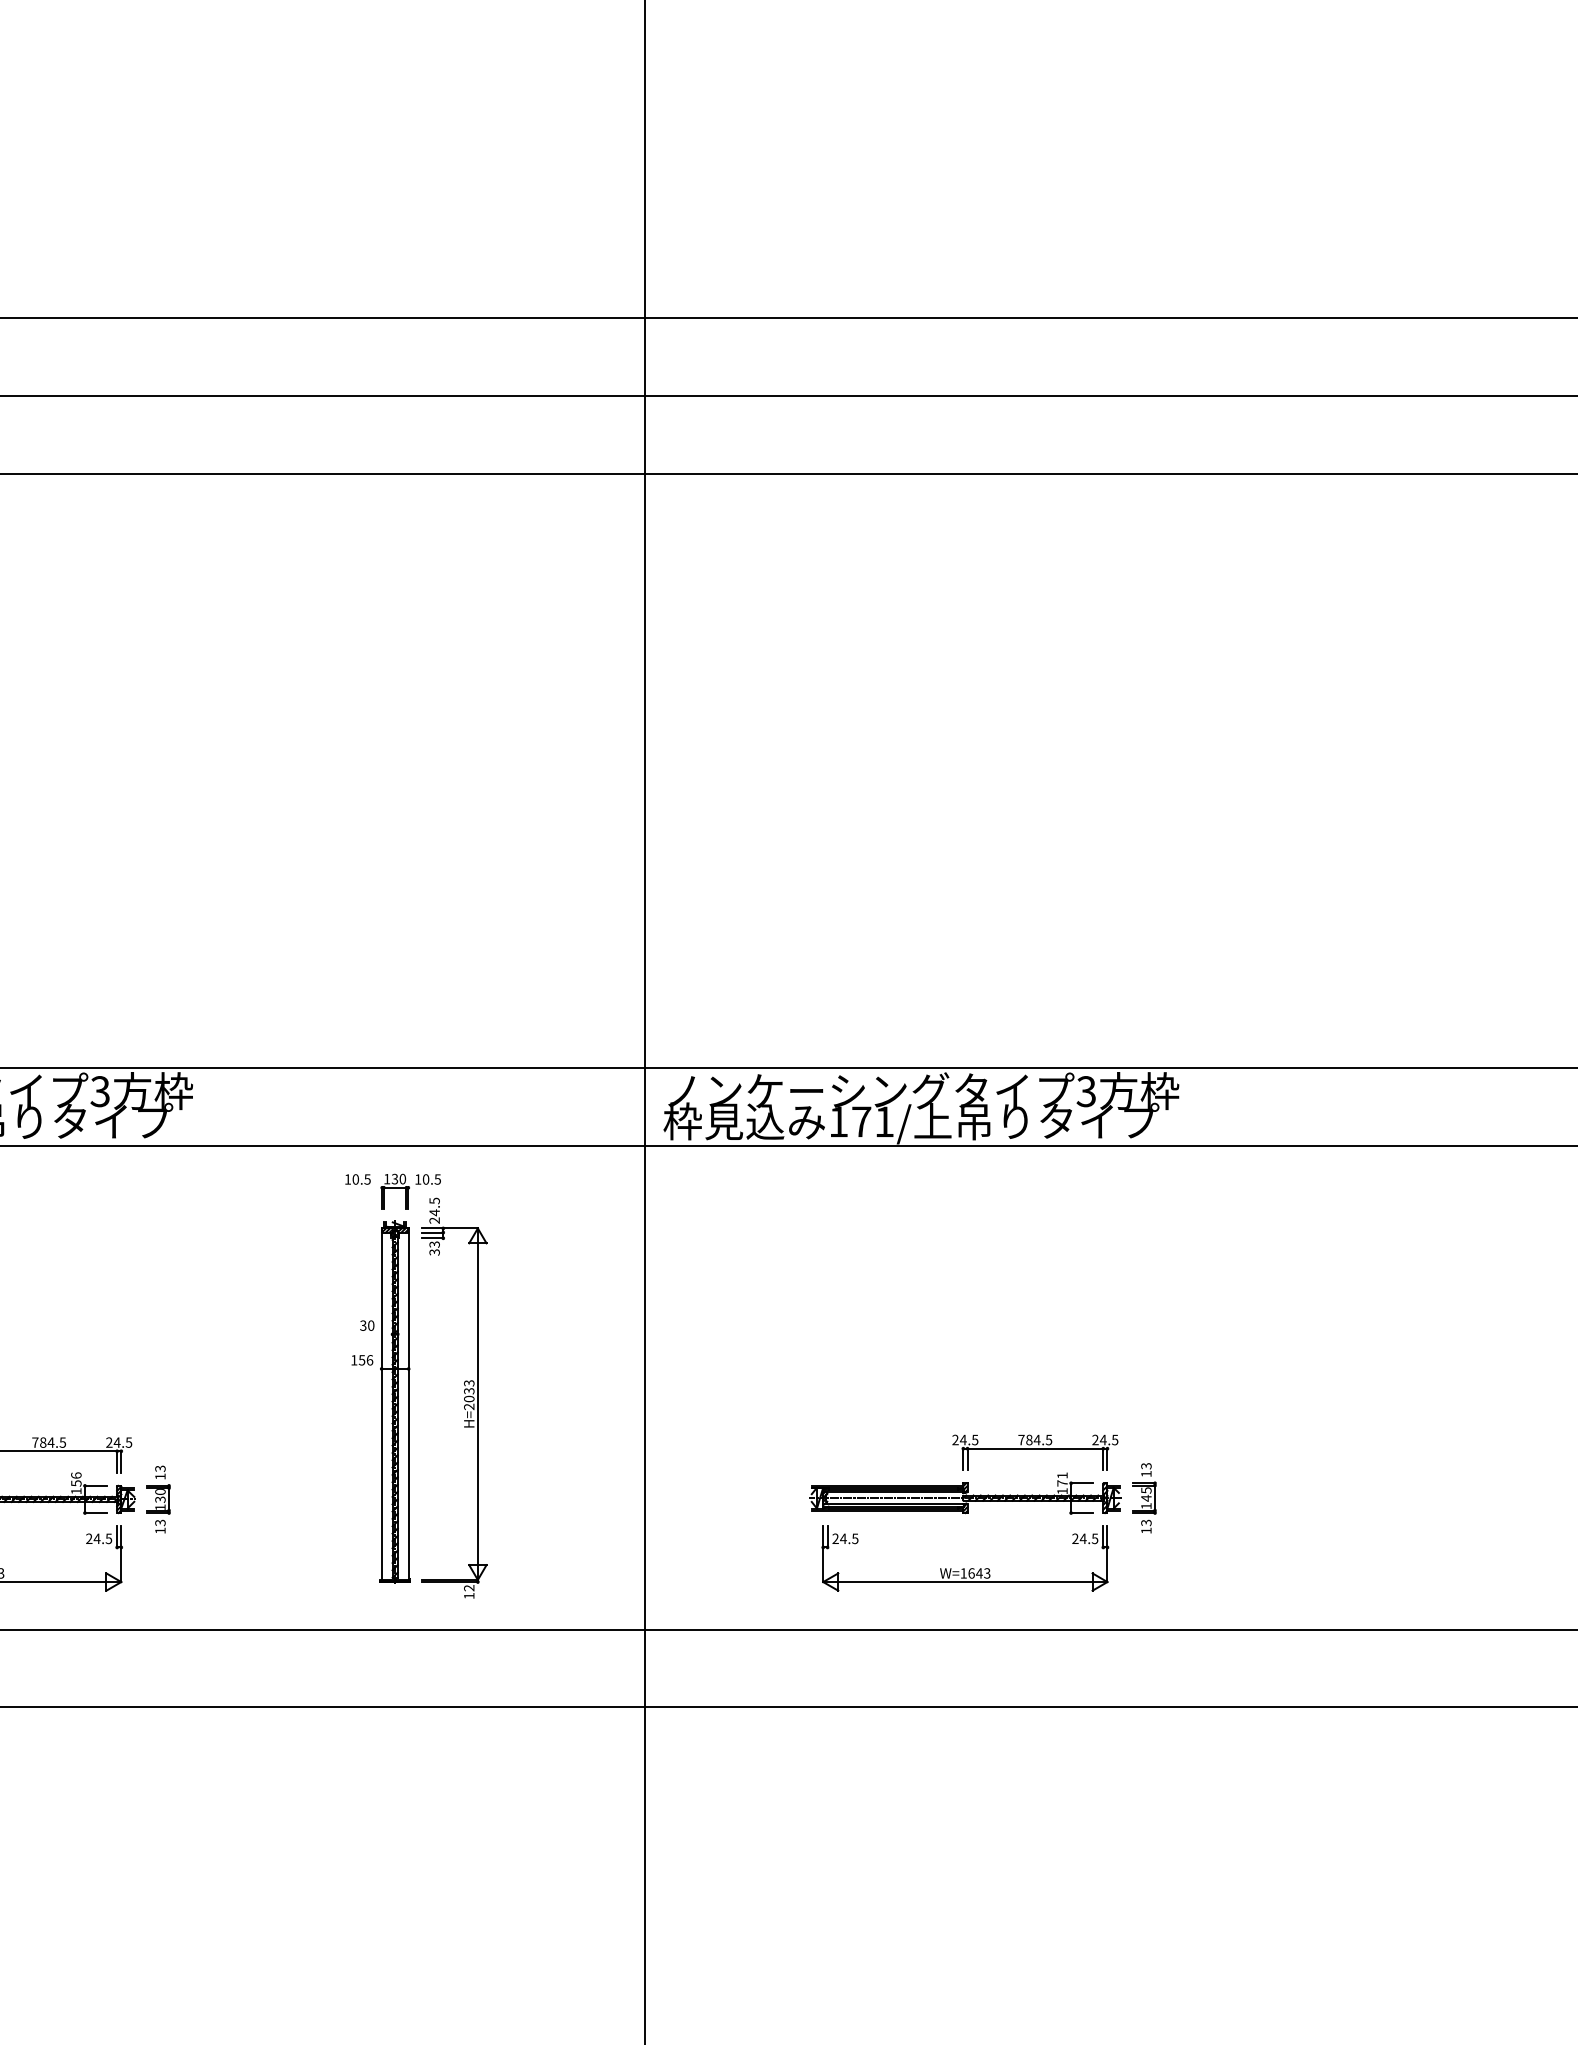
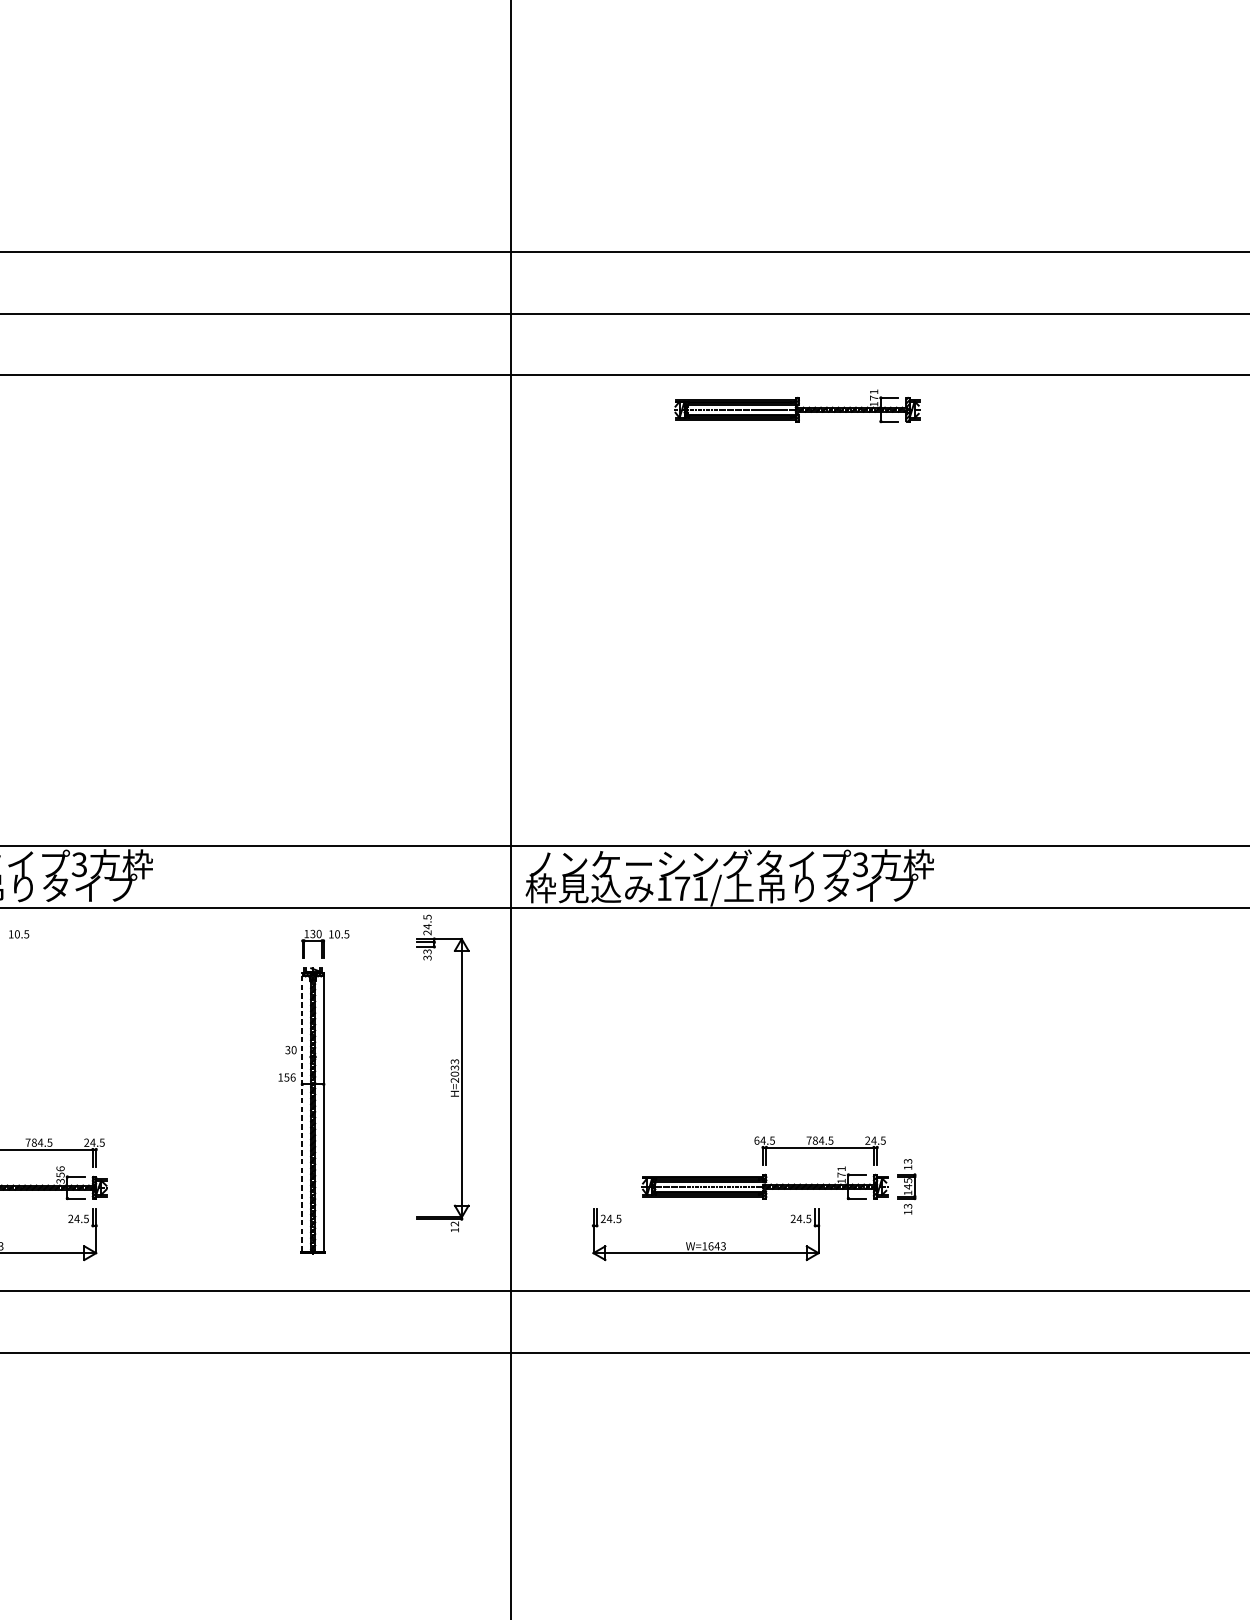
part: (1006, 512) -> (797, 406), added
text: (357, 1179) -> (18, 934), moved
part: (464, 1397) -> (451, 1072), moved
line: (381, 1404) -> (302, 1112), solid -> dashed
text: (955, 1439) -> (756, 1140), 24.5 -> 64.5
text: (76, 1491) -> (60, 1181), 156 -> 356
part: (158, 1499) -> (125, 1187), removed
part: (964, 1568) -> (705, 1242), moved

